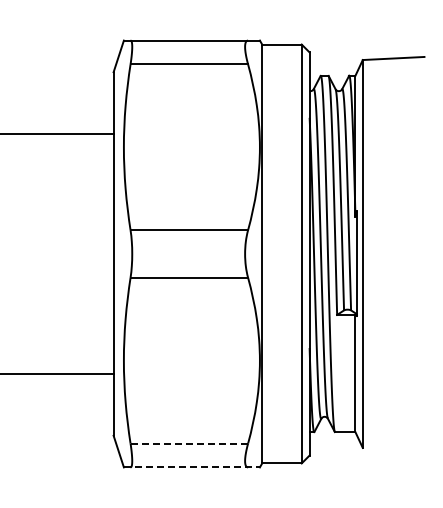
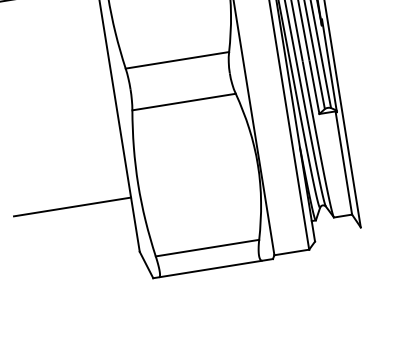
line: (189, 443) -> (207, 247), dashed -> solid
line: (192, 467) -> (213, 268), dashed -> solid

